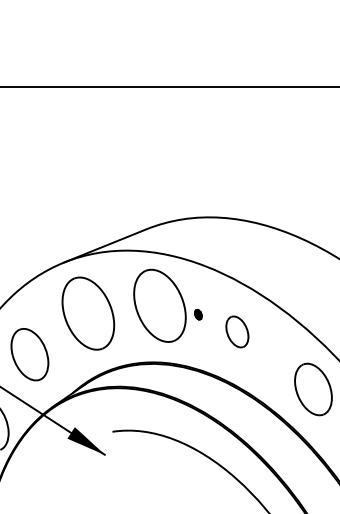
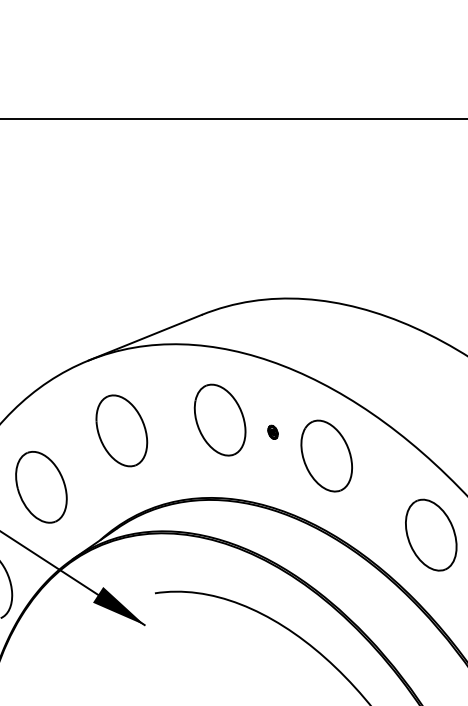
part: (159, 305) -> (219, 419), size x0.71
part: (88, 313) -> (121, 430), size x0.71
part: (237, 331) -> (326, 455), size x1.67

